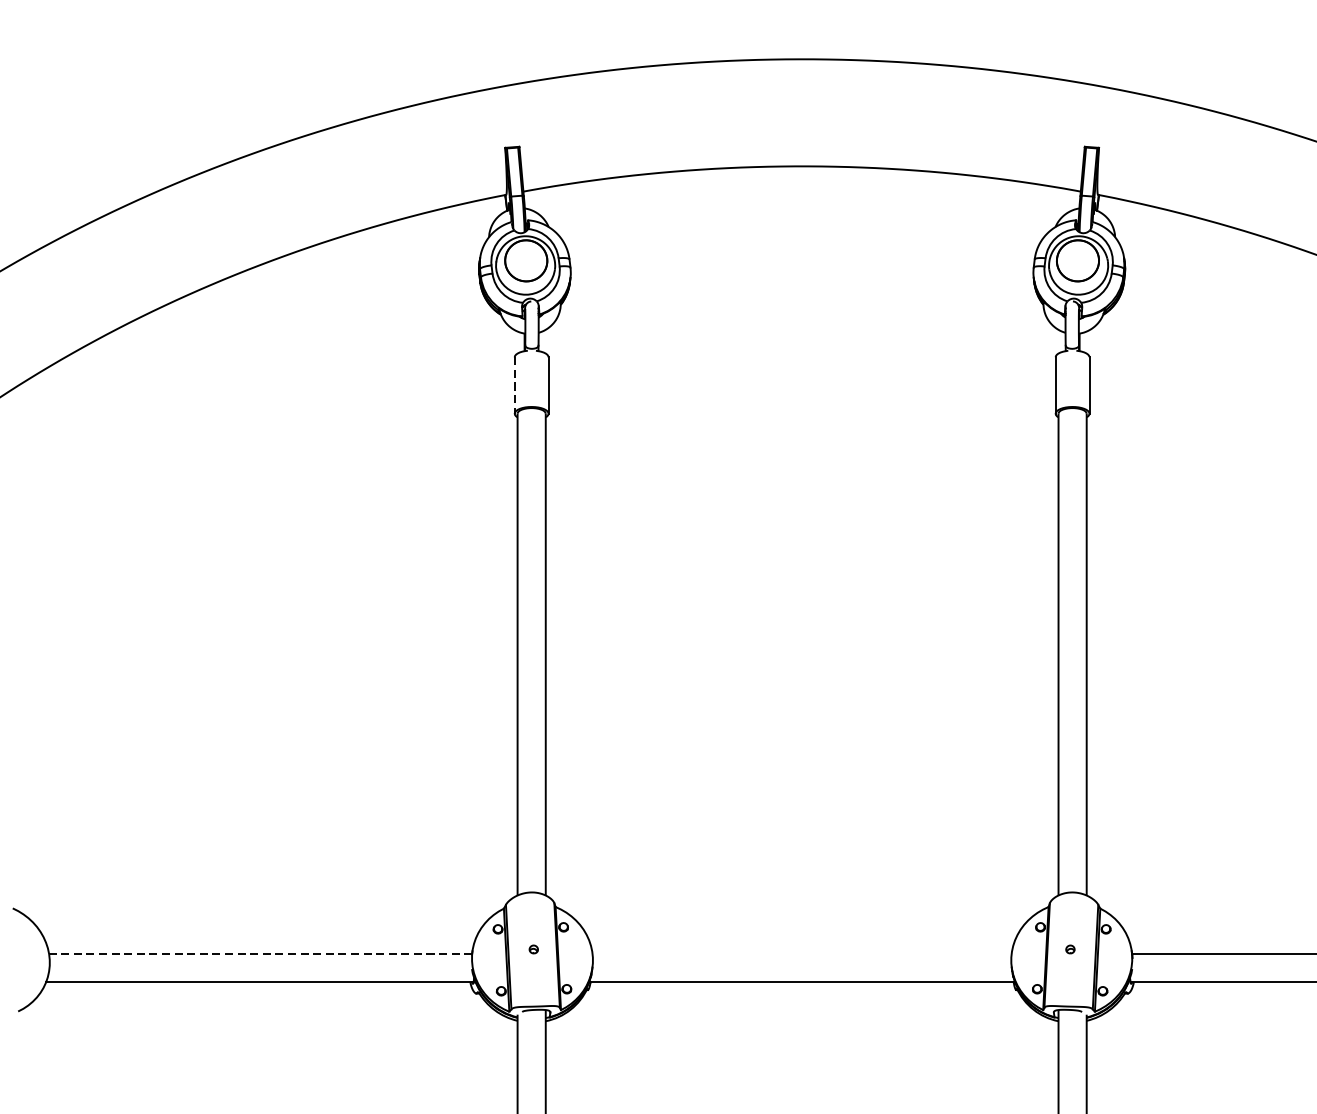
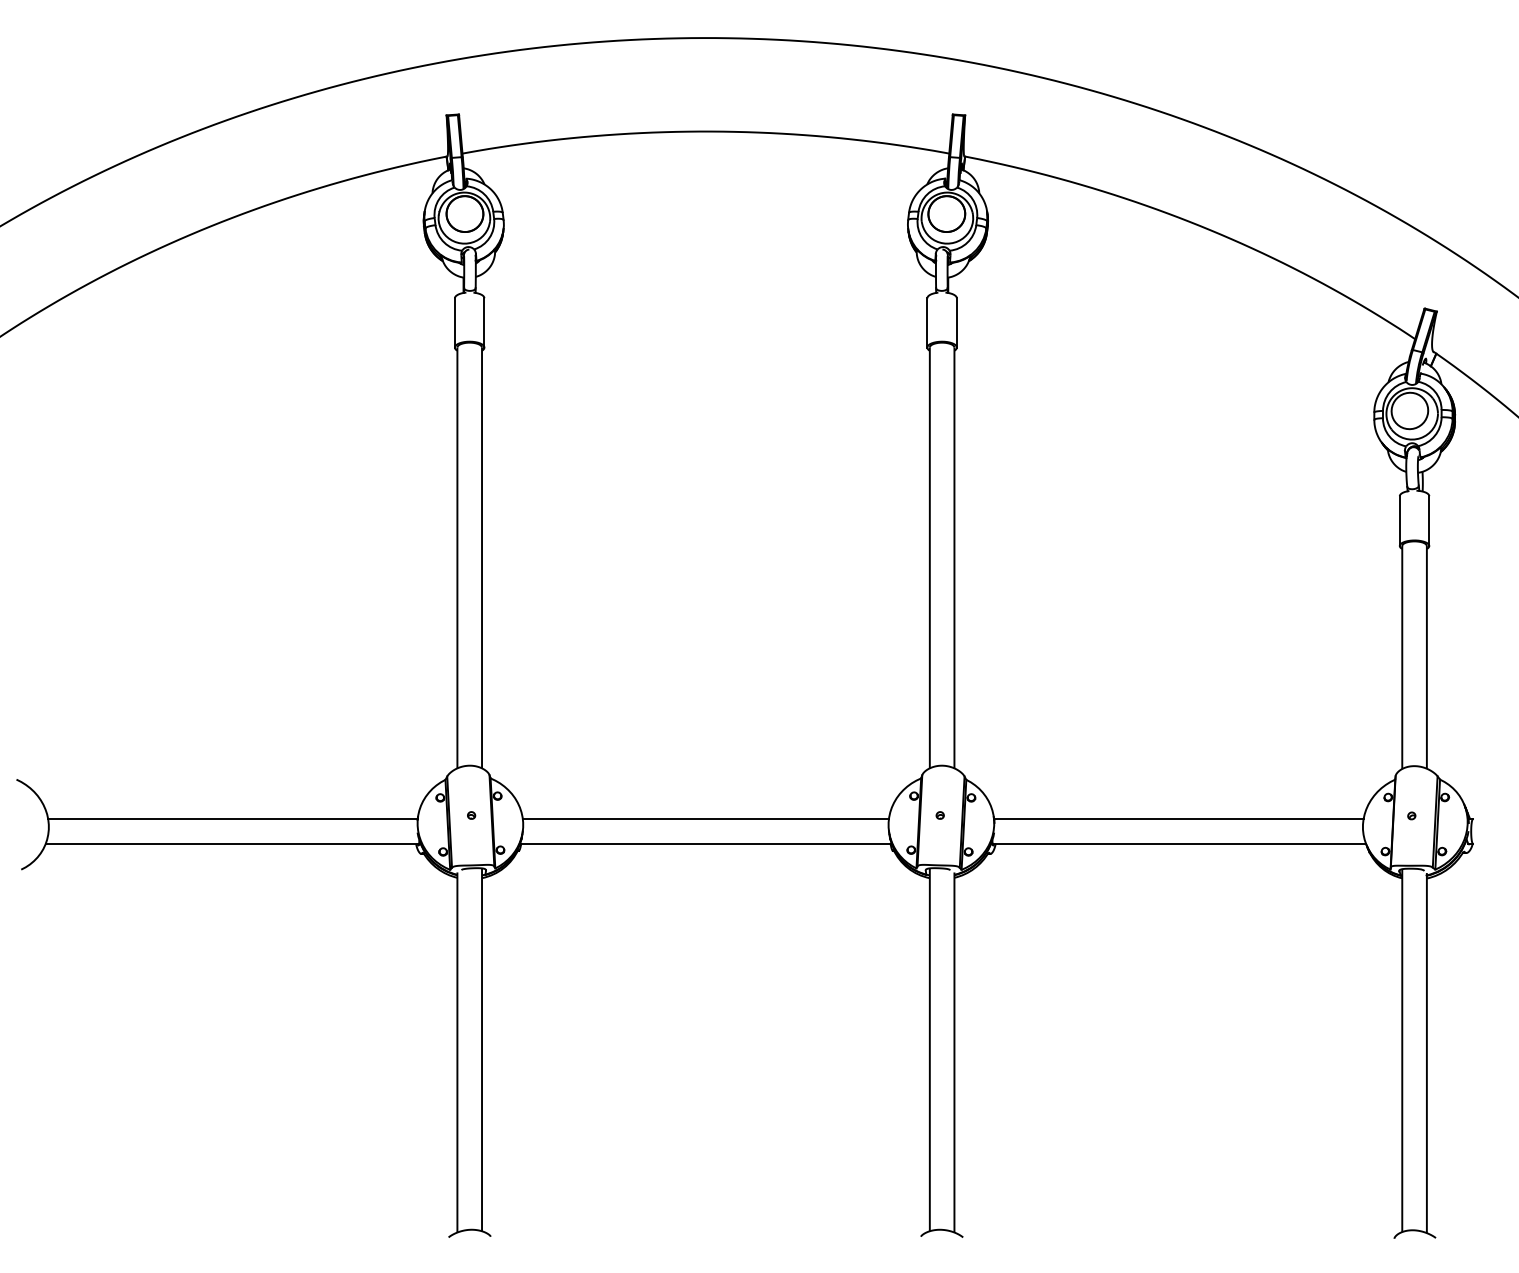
line: (514, 384) -> (454, 322), dashed -> solid
line: (261, 954) -> (233, 819), dashed -> solid
line: (801, 954) -> (705, 819), added

